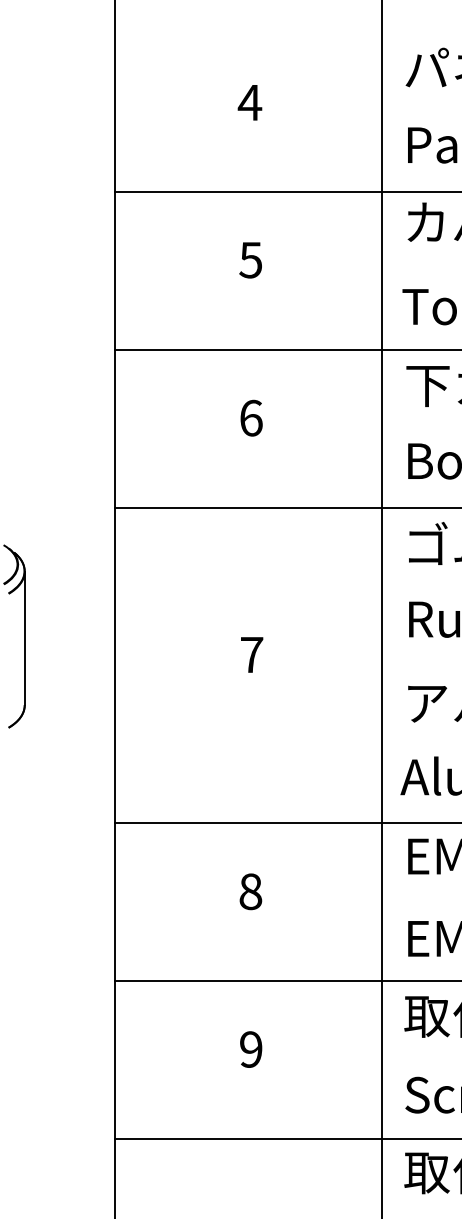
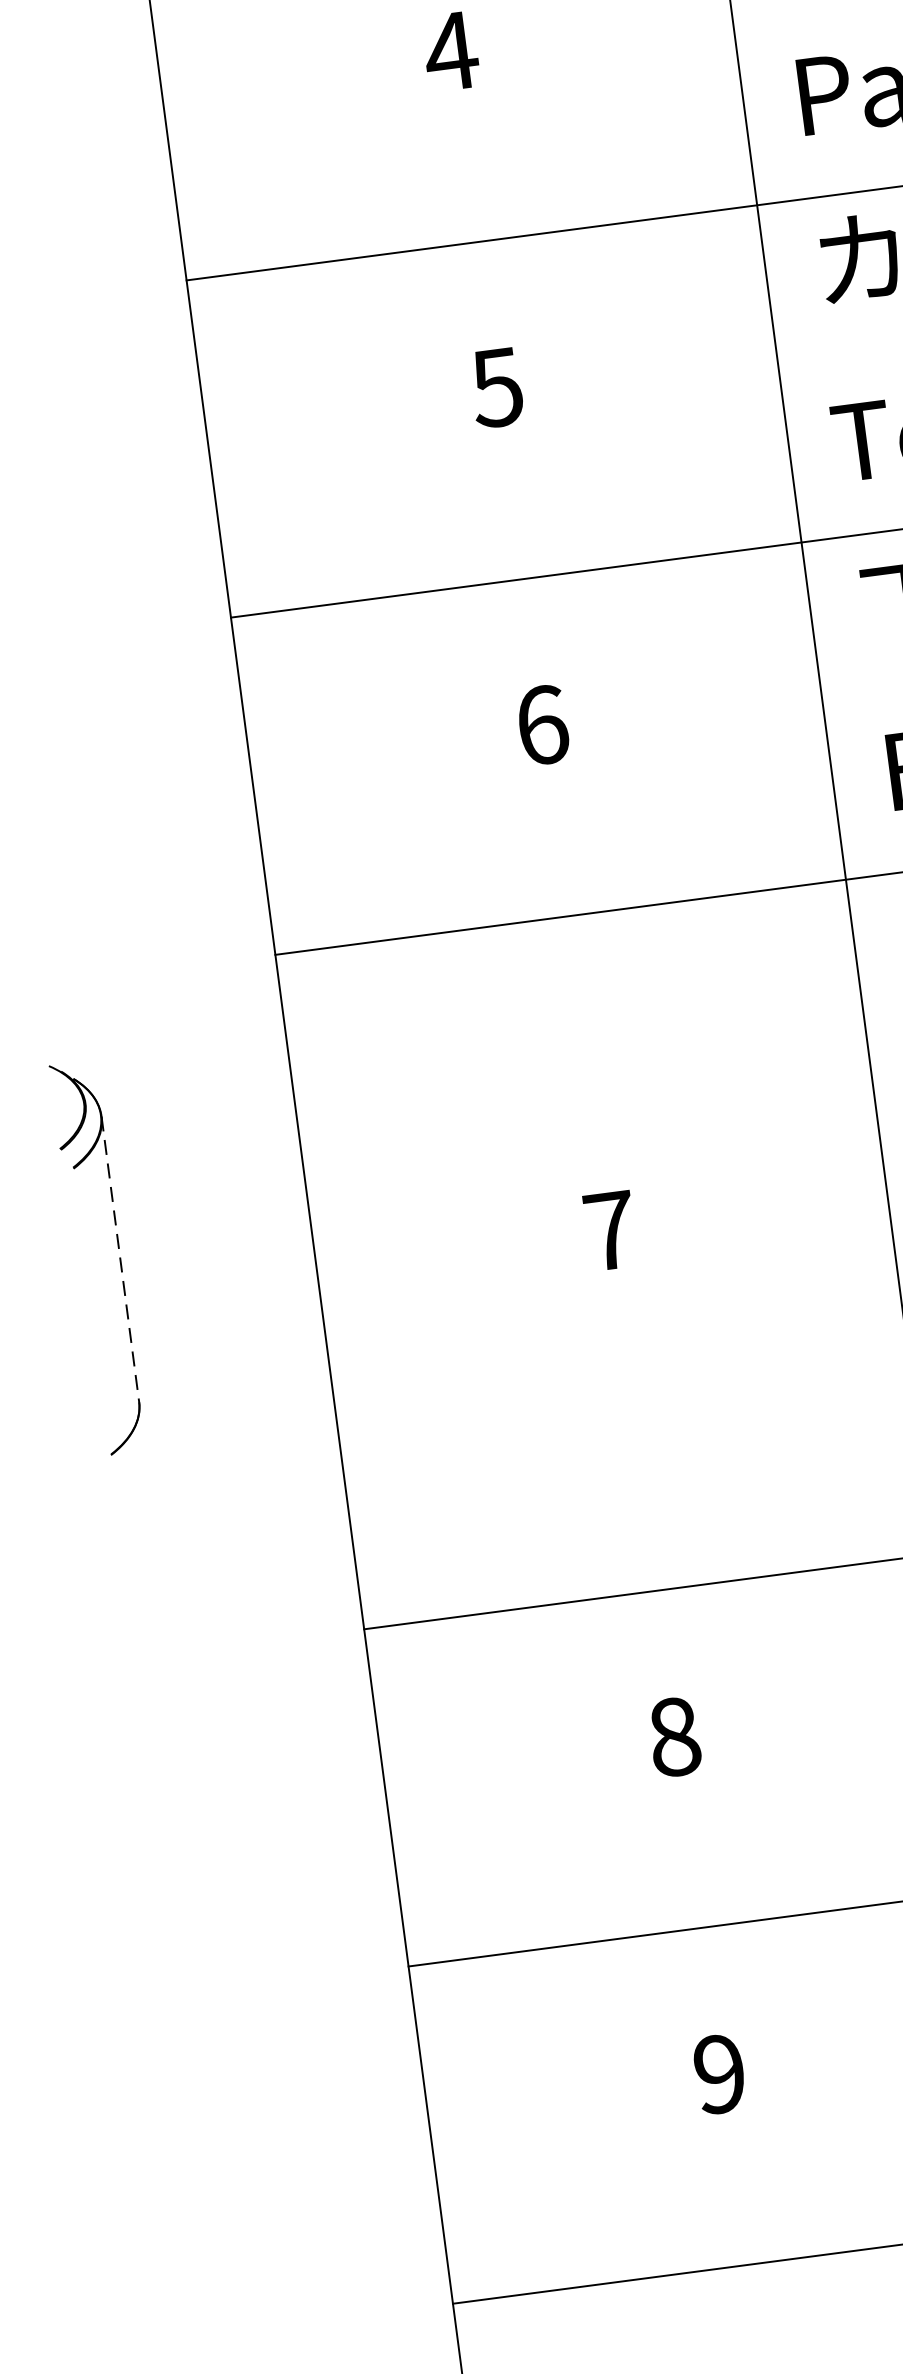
line: (24, 638) -> (119, 1259), solid -> dashed

